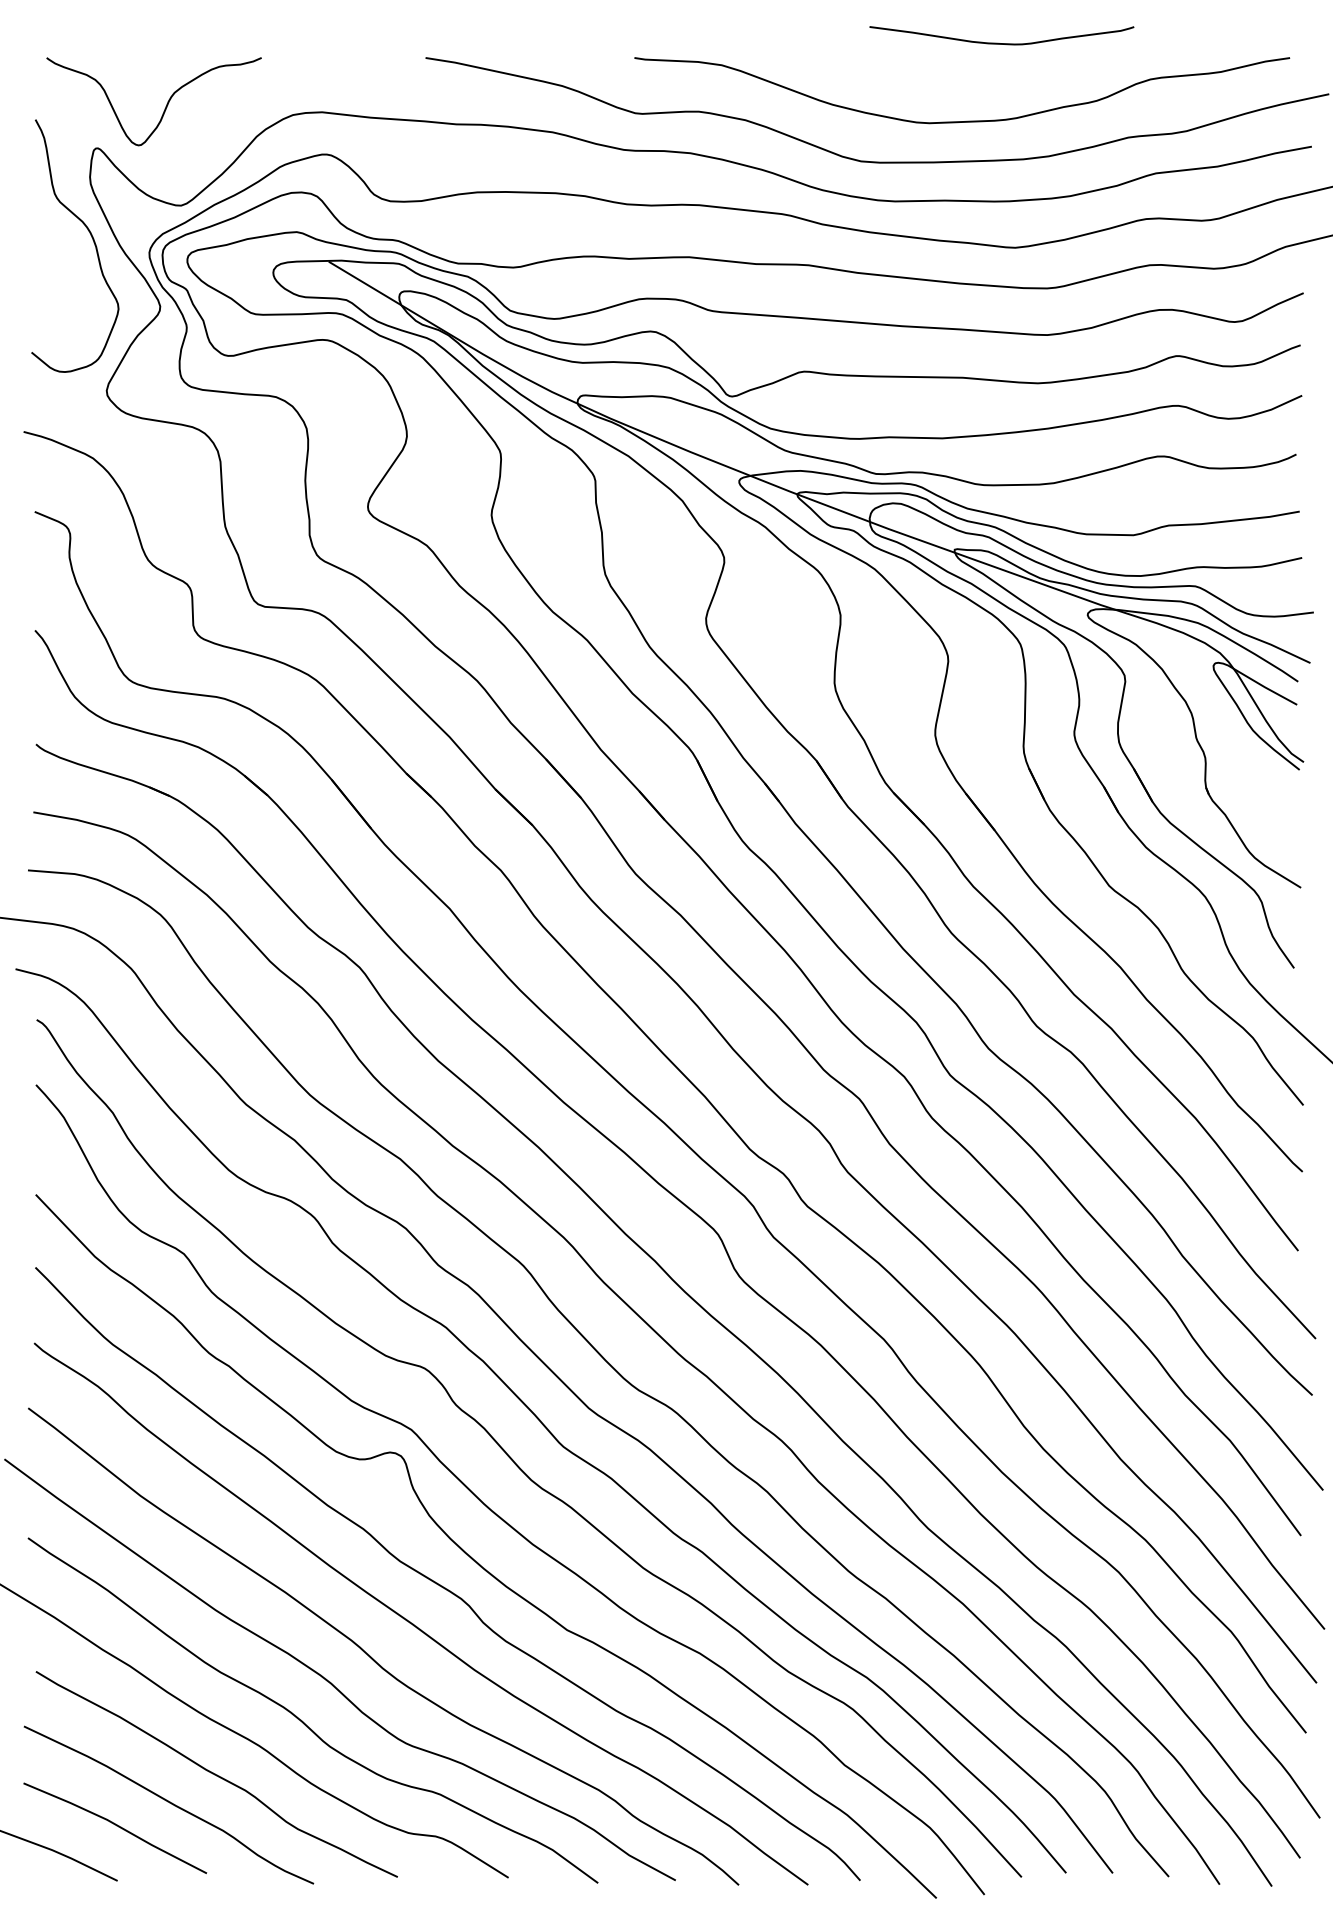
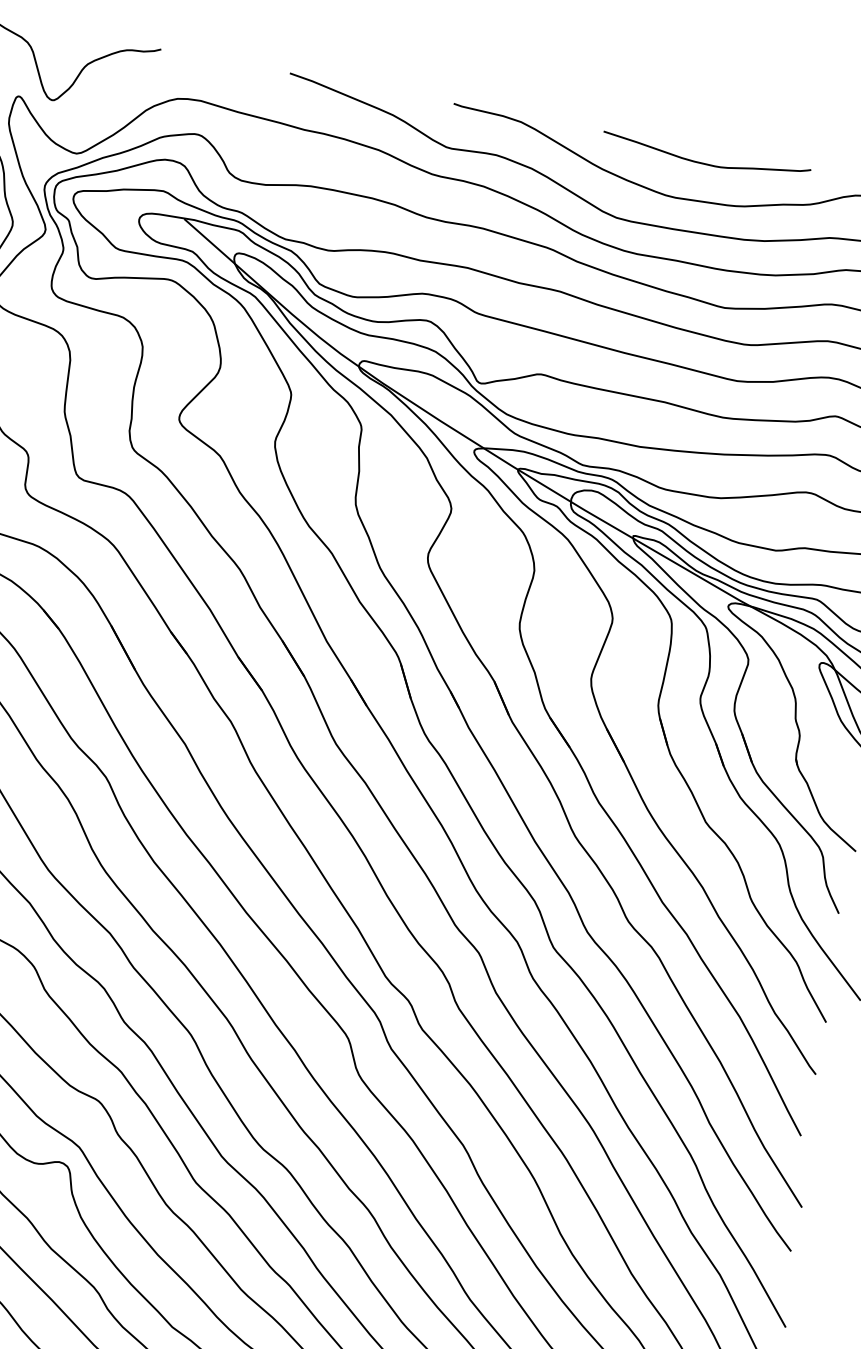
curve: (998, 42) -> (702, 162), moved

